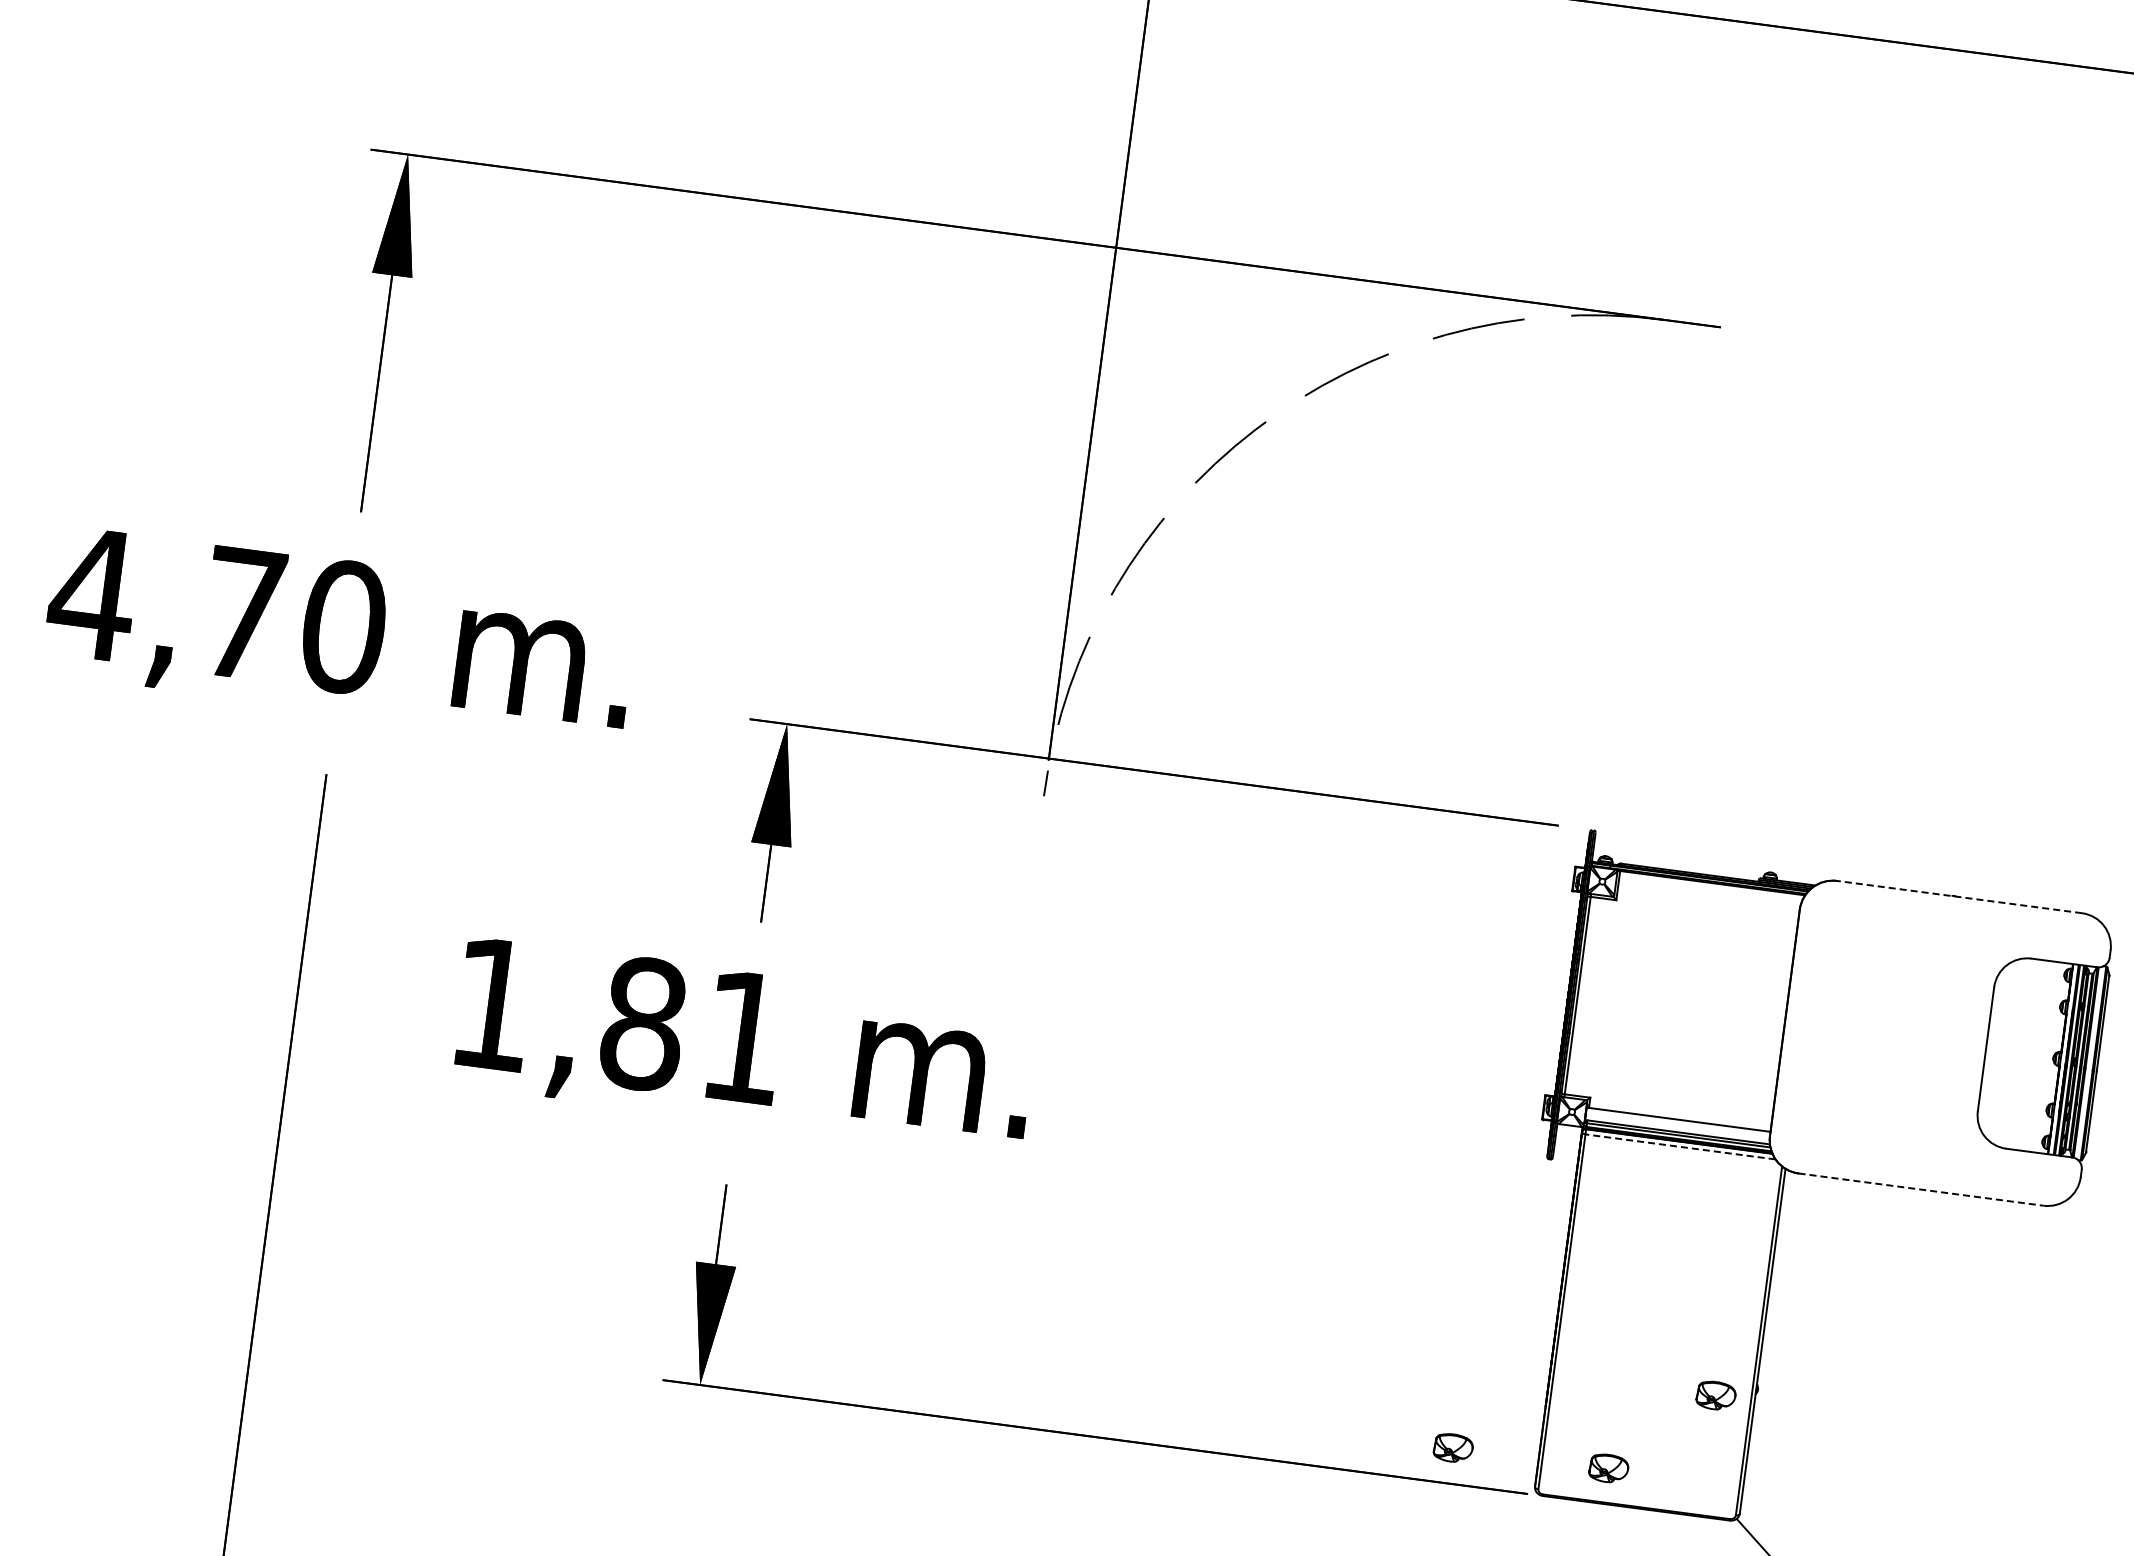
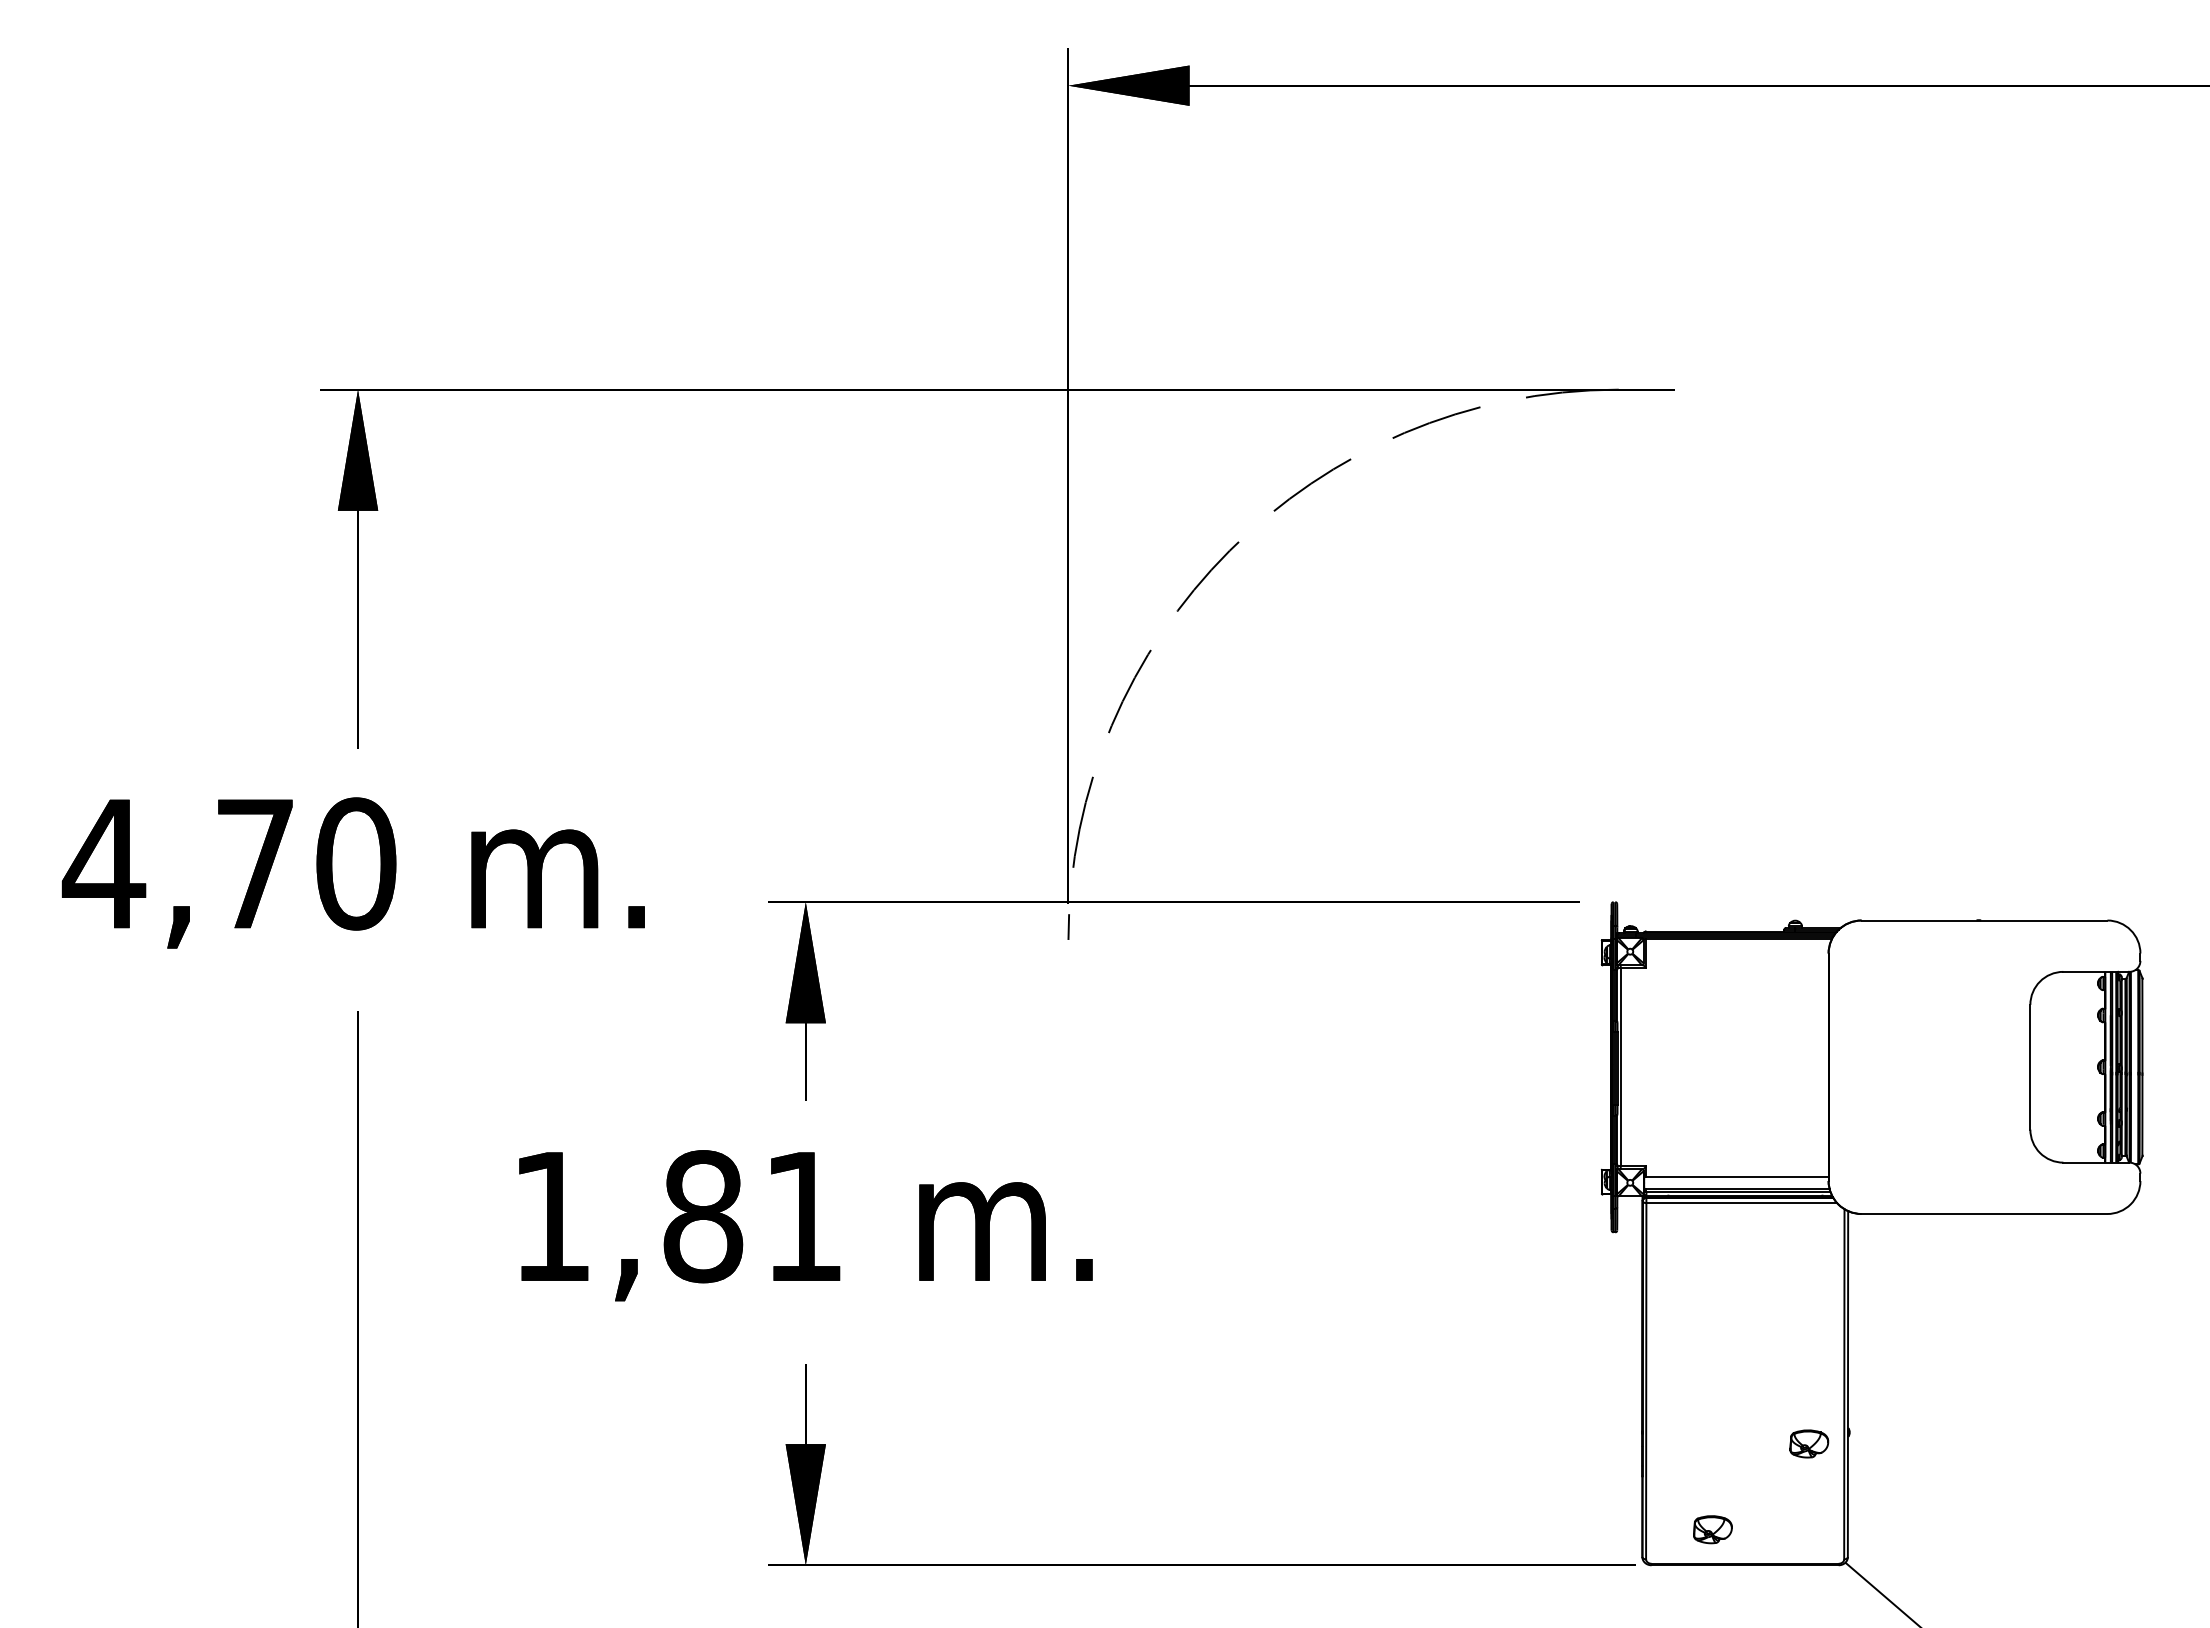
line: (1959, 897) -> (1984, 920), dashed -> solid
line: (1680, 1147) -> (1741, 1203), dashed -> solid
line: (1920, 1190) -> (1984, 1214), dashed -> solid
part: (1453, 1447) -> (1556, 1529), removed

